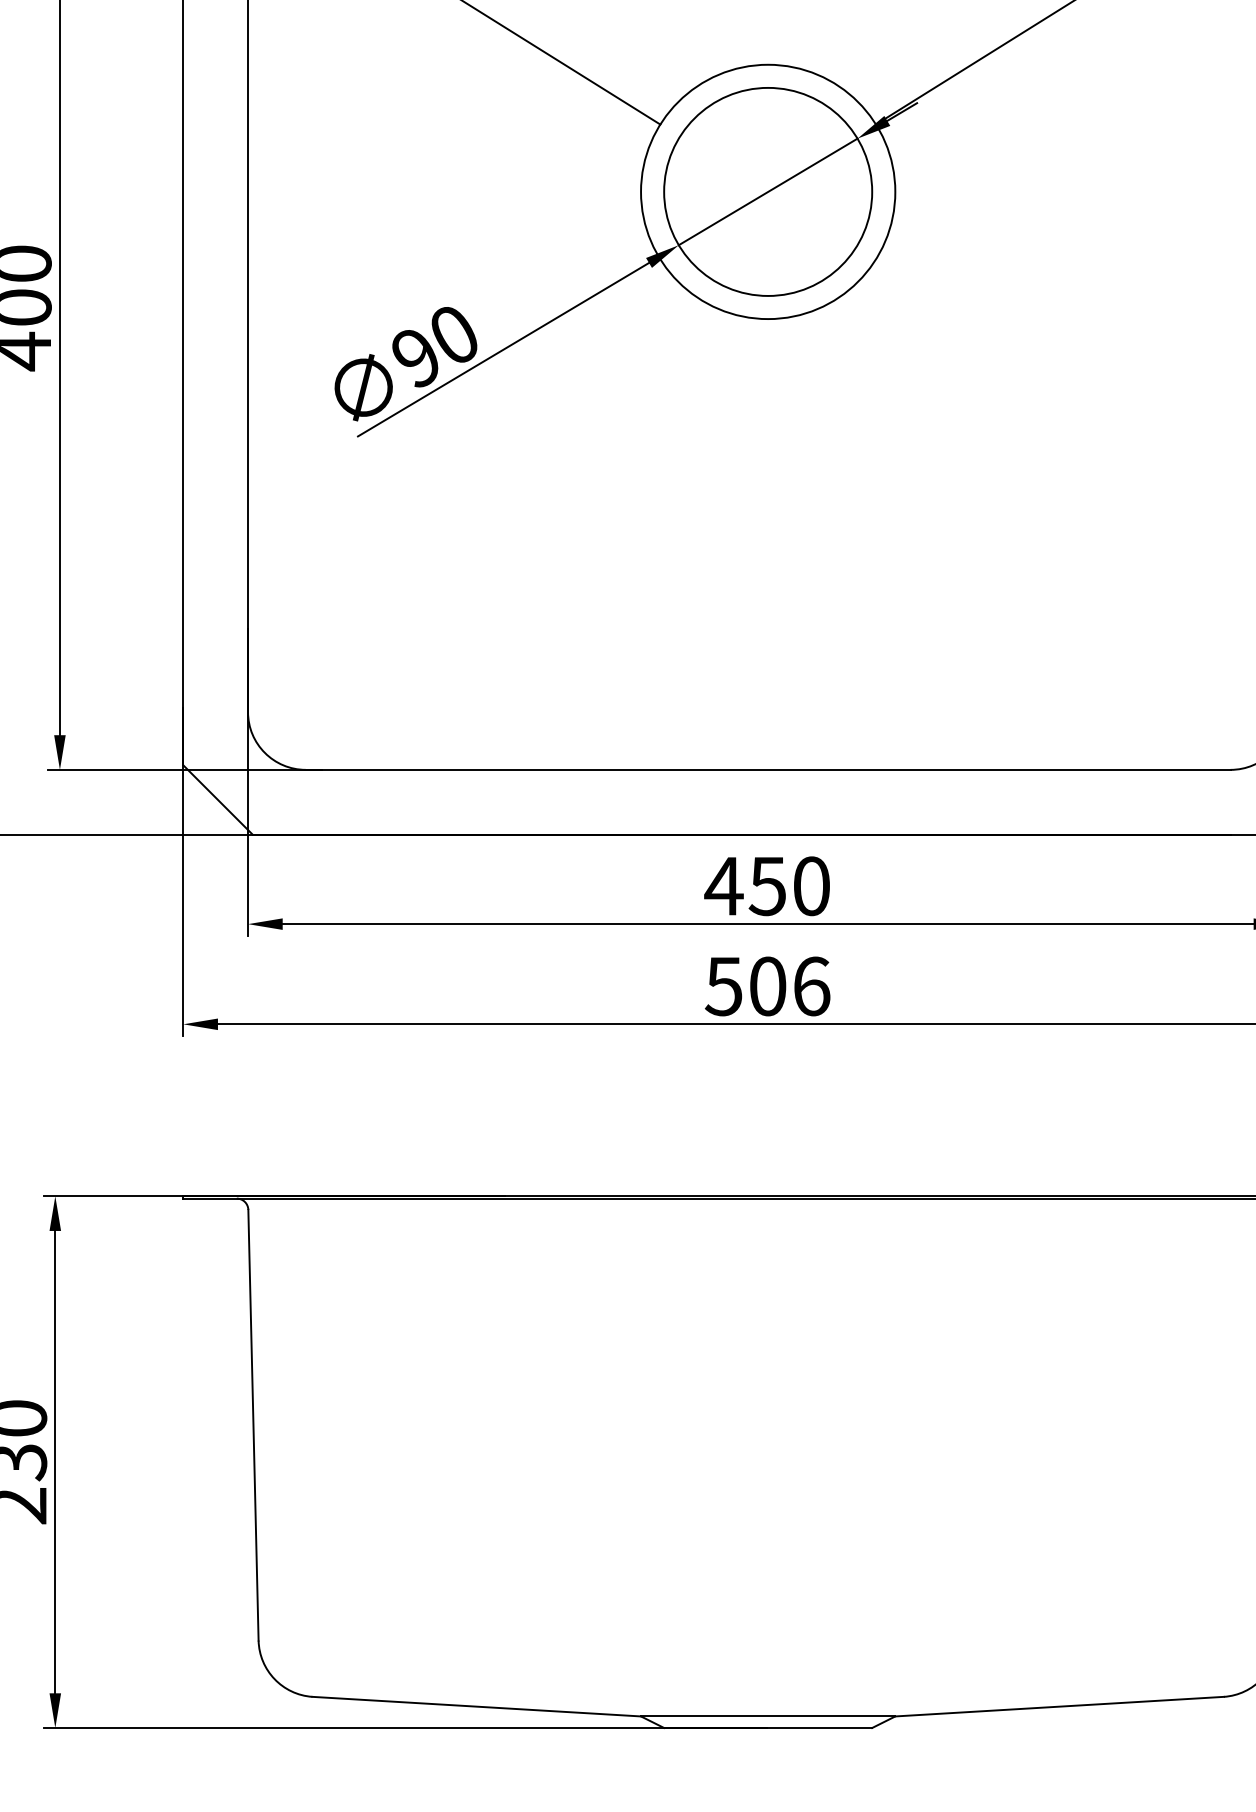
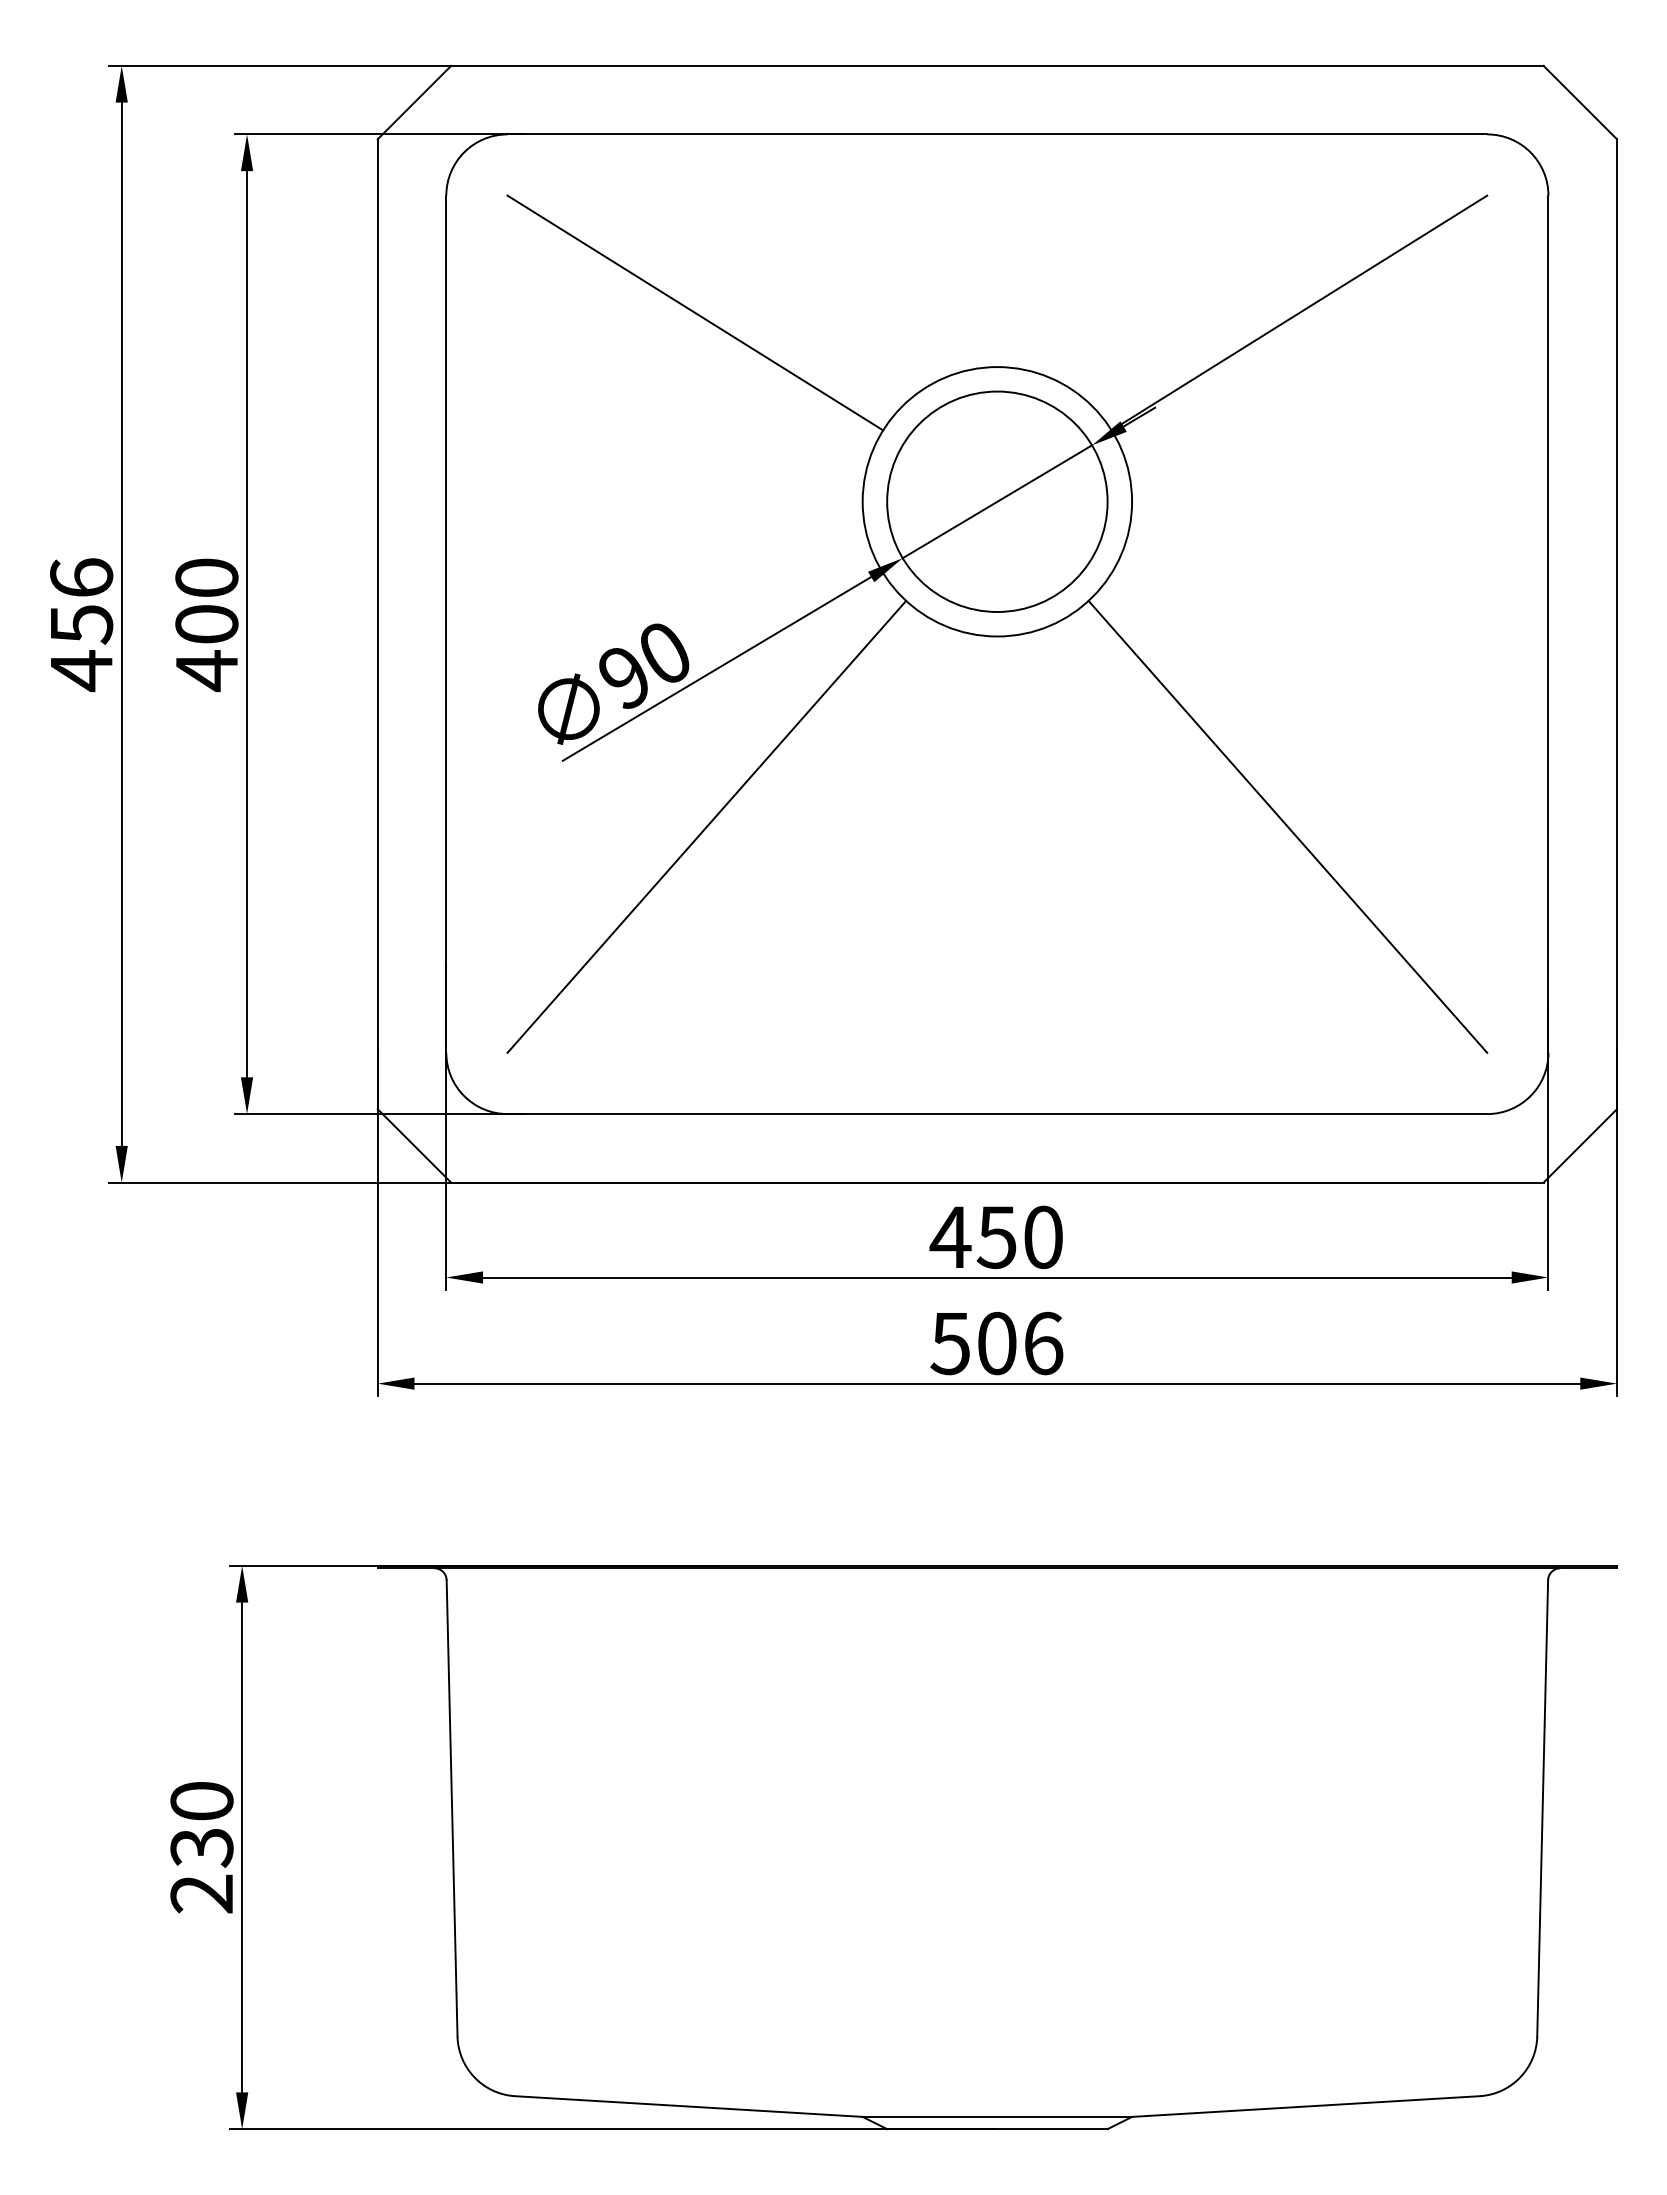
line: (493, 498) -> (706, 826), added
line: (1042, 498) -> (1287, 826), added

